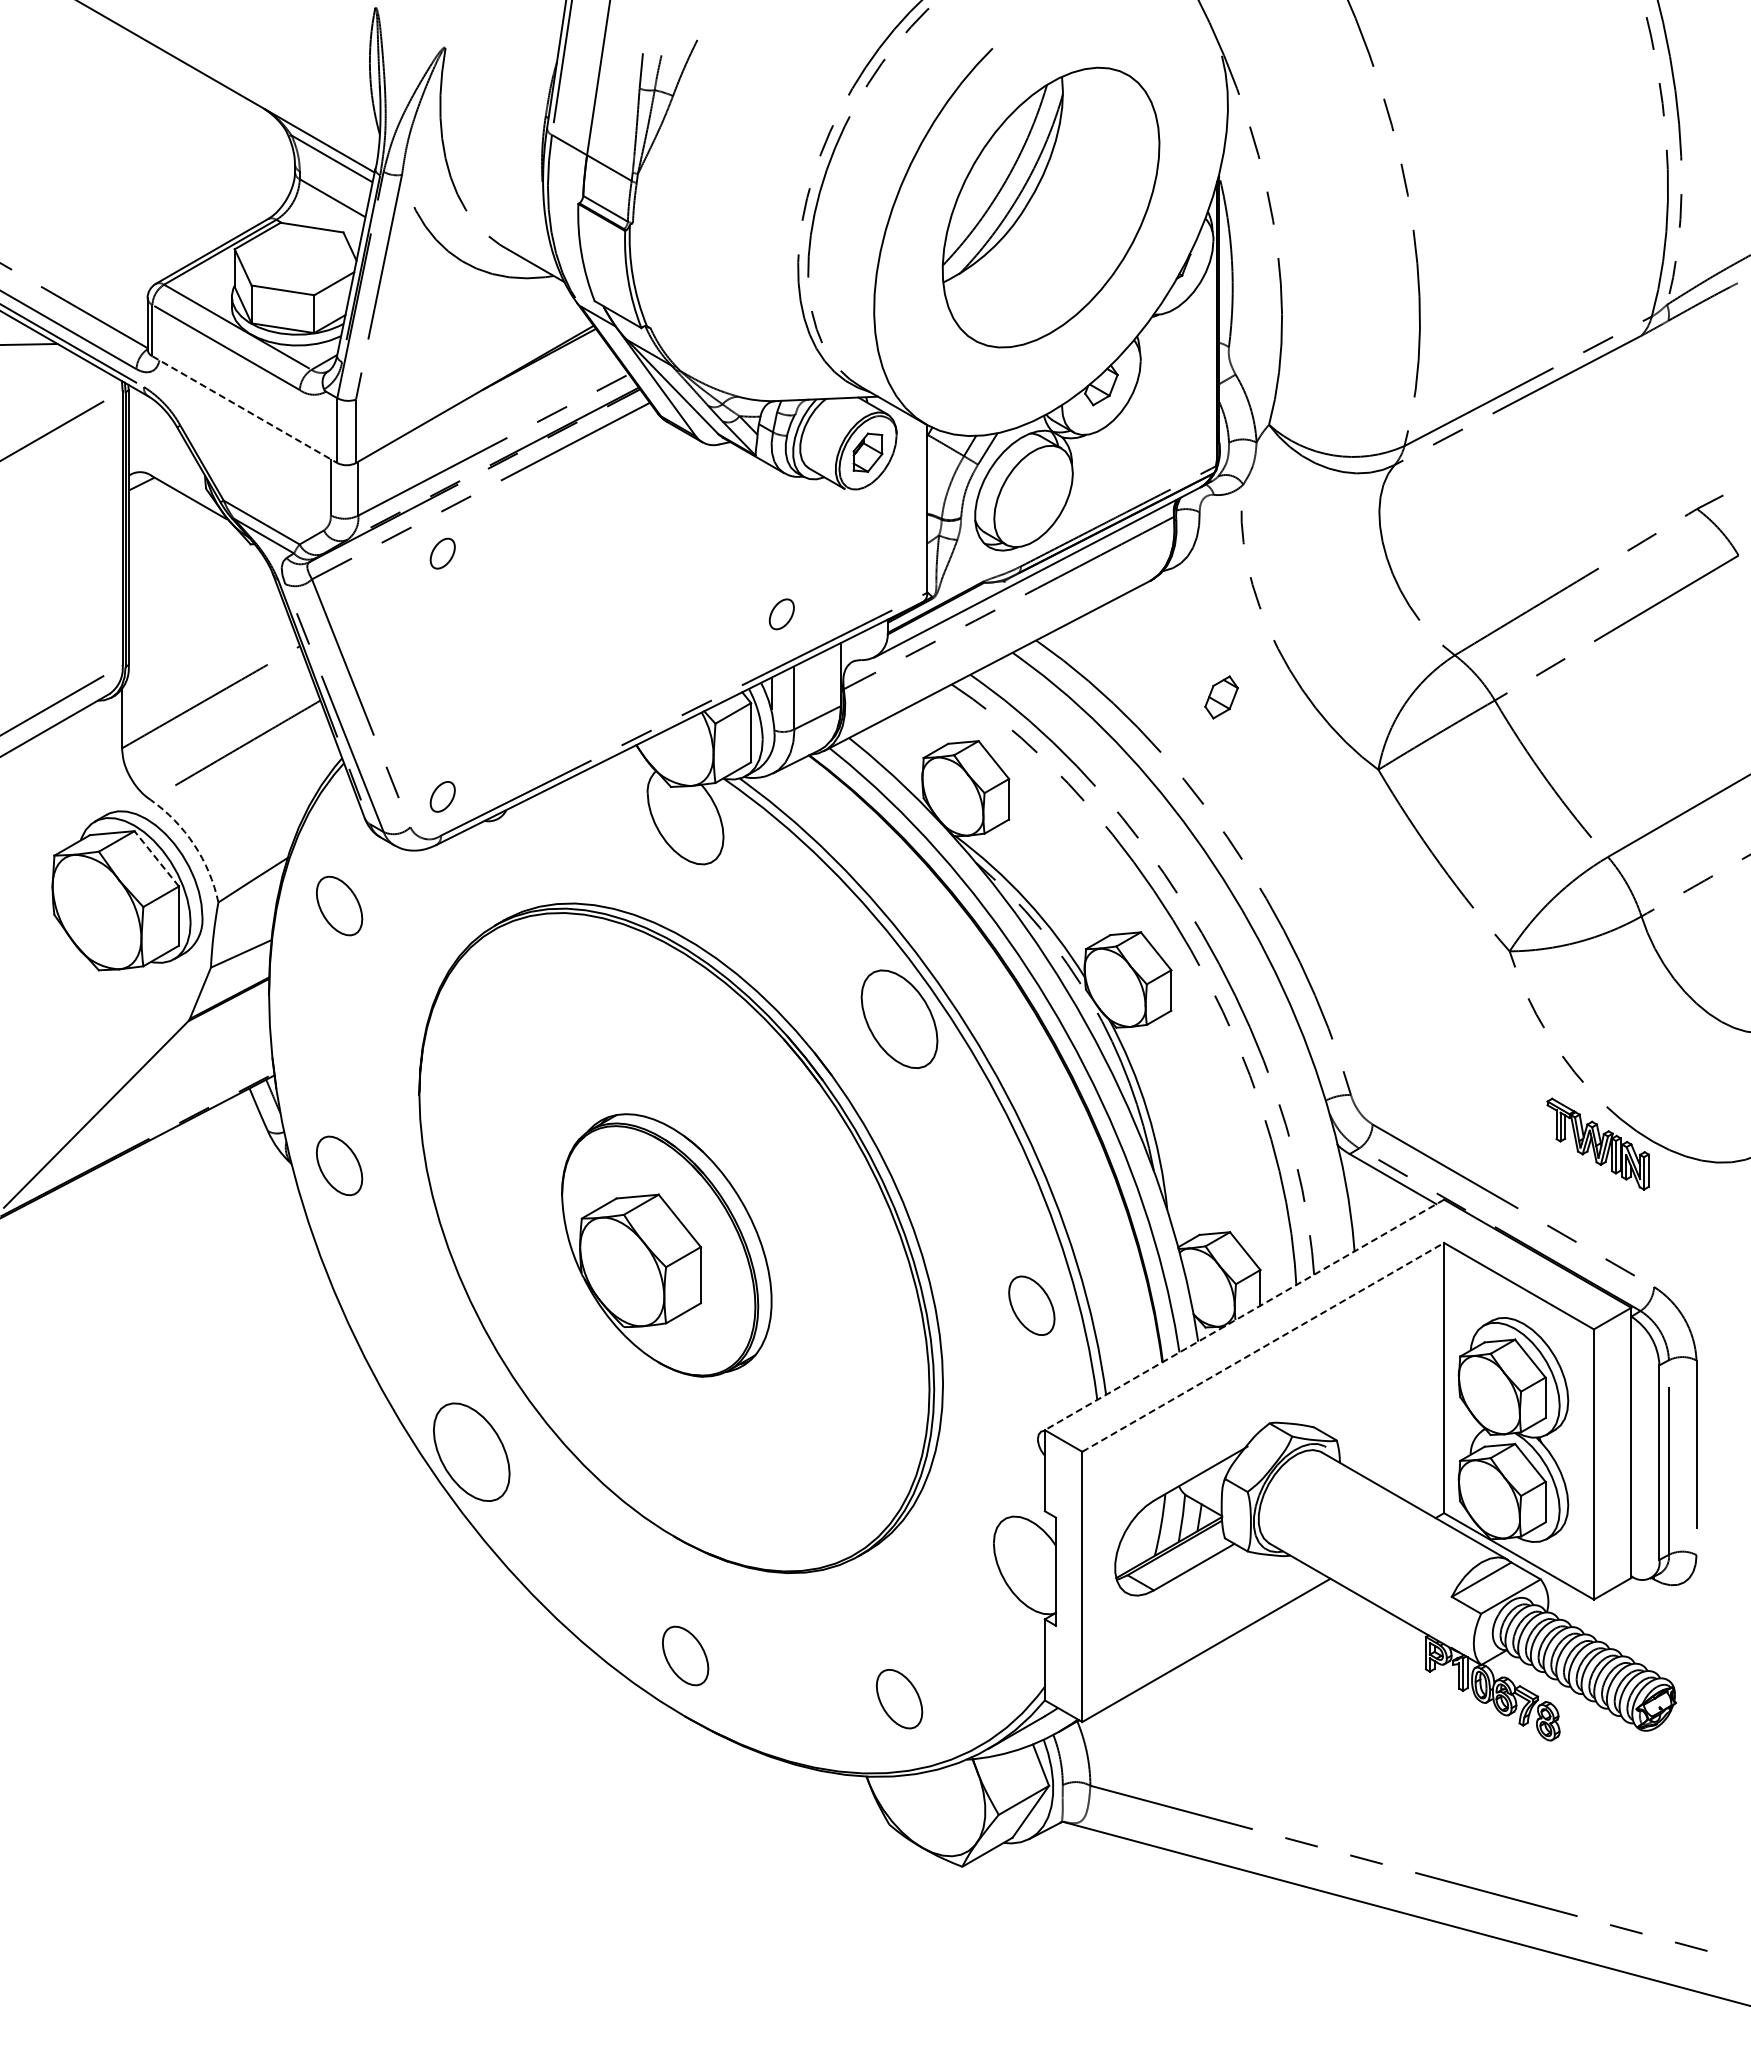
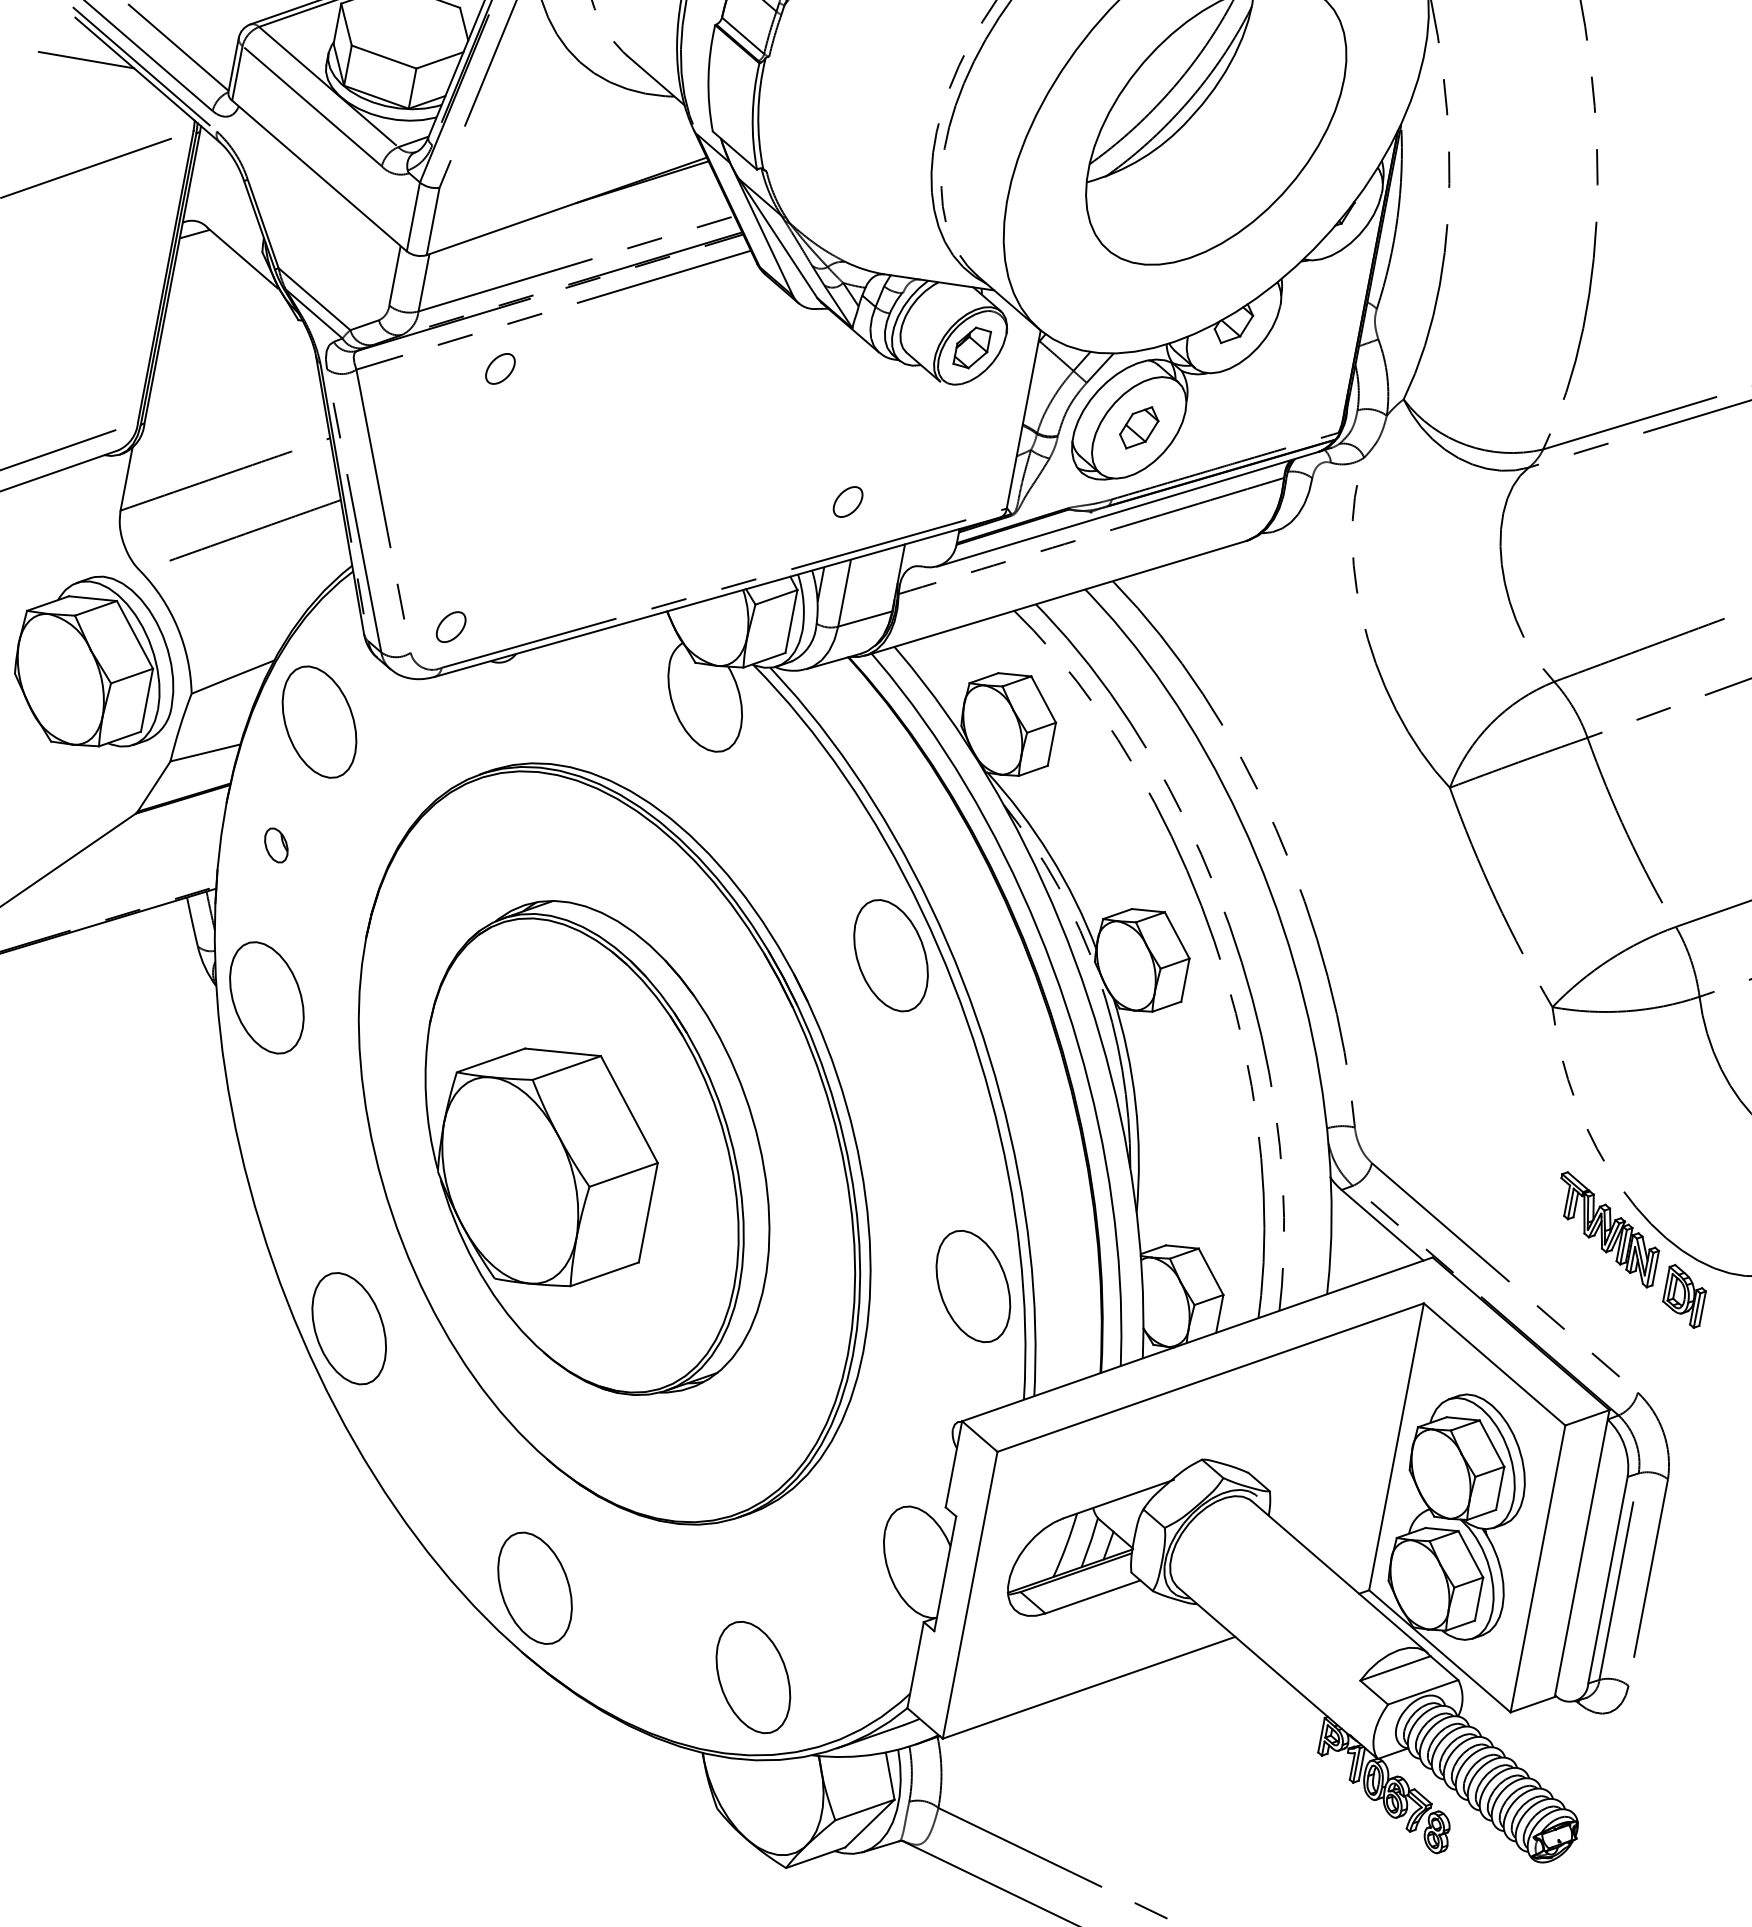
line: (244, 409) -> (319, 175), dashed -> solid
part: (1221, 697) -> (1139, 427), moved
arc: (194, 844) -> (177, 627), dashed -> solid
line: (156, 858) -> (134, 634), dashed -> solid
part: (339, 905) -> (319, 721), size x1.67
part: (321, 1025) -> (276, 845), added
part: (339, 1165) -> (266, 997), size x1.67
part: (1679, 1191) -> (1684, 1296), added
part: (666, 1245) -> (597, 1148), size x1.67
part: (1031, 1305) -> (973, 1286), size x1.67
line: (1244, 1315) -> (1197, 1339), dashed -> solid
line: (1263, 1347) -> (1210, 1377), dashed -> solid
part: (685, 1655) -> (534, 1587), size x1.67
part: (899, 1698) -> (753, 1676), size x1.67

